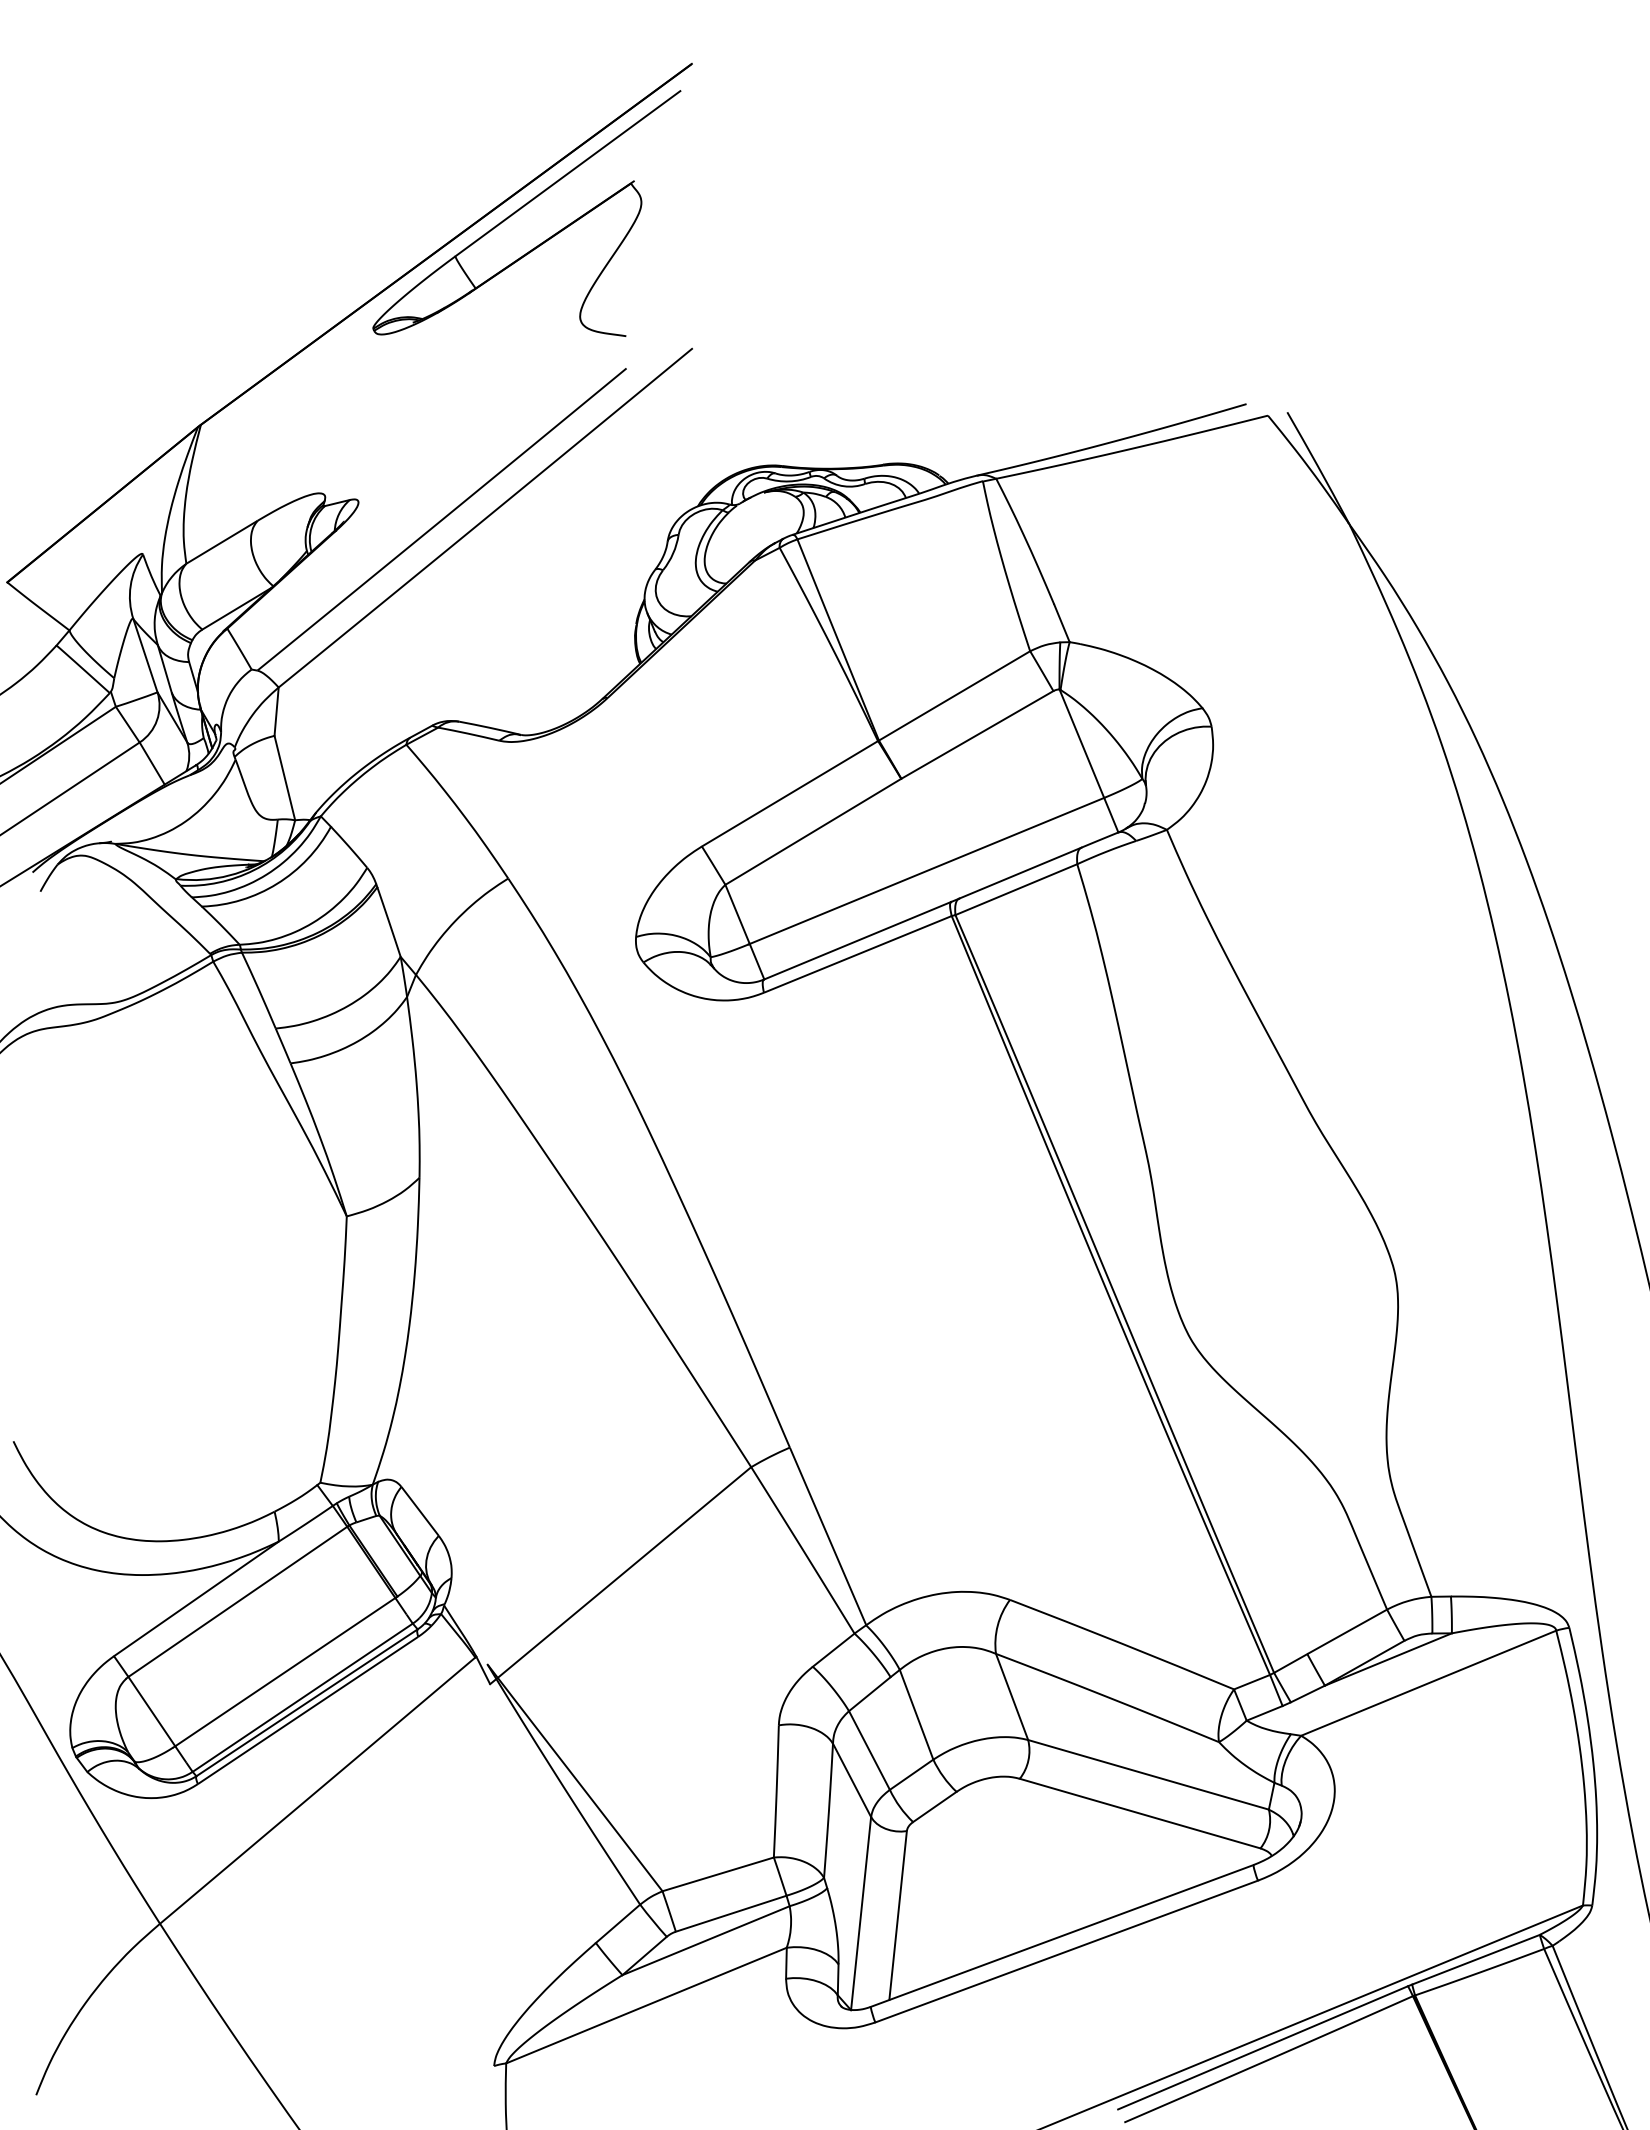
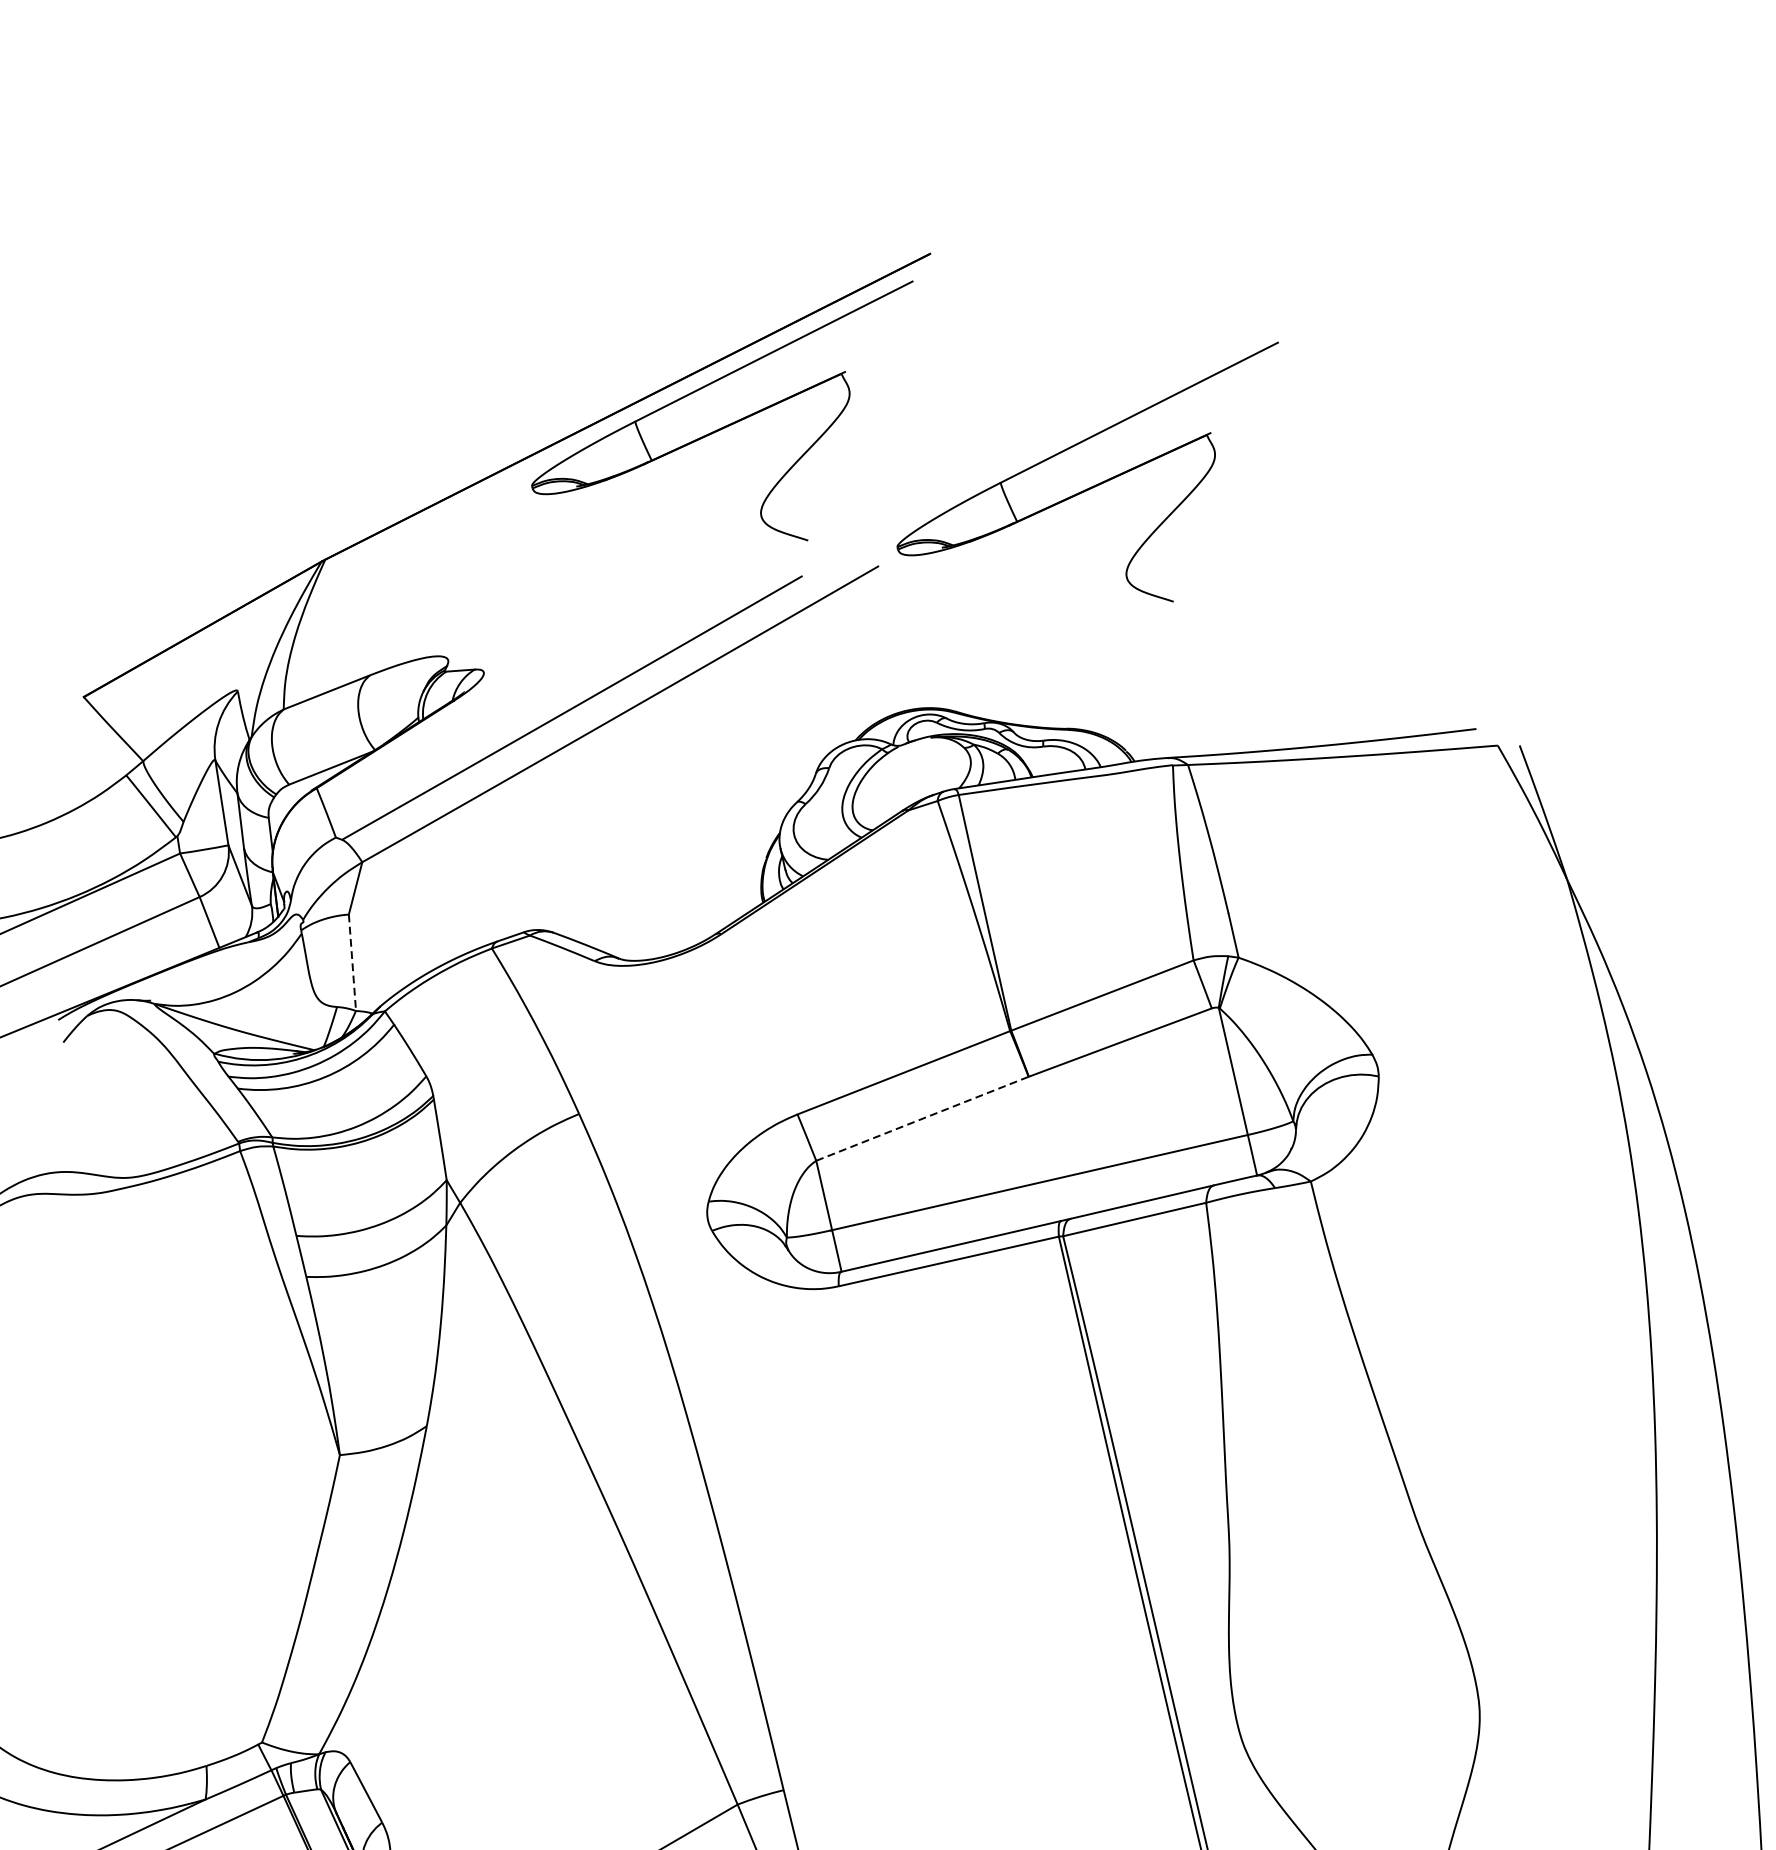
part: (855, 208) -> (1083, 442), added
line: (284, 778) -> (351, 963), solid -> dashed
line: (813, 831) -> (922, 1118), solid -> dashed

